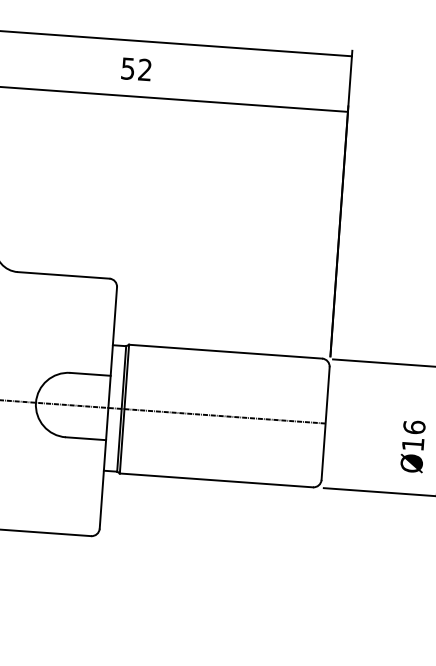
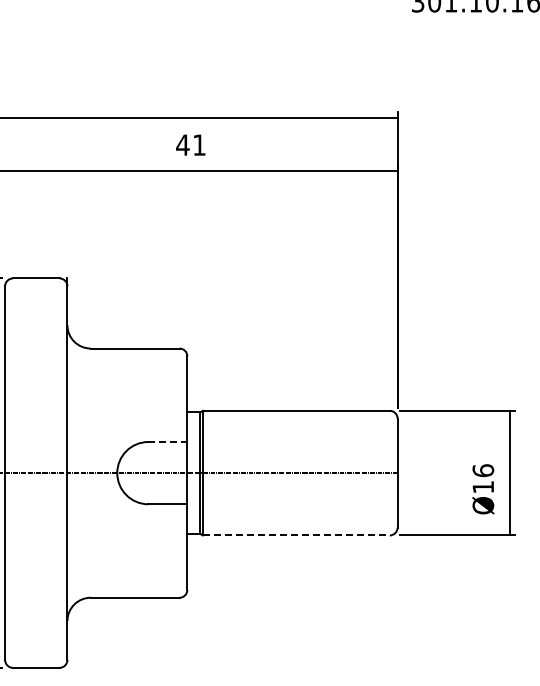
text: (135, 68) -> (190, 144), 52 -> 41
line: (91, 374) -> (168, 442), solid -> dashed
line: (216, 480) -> (296, 535), solid -> dashed

